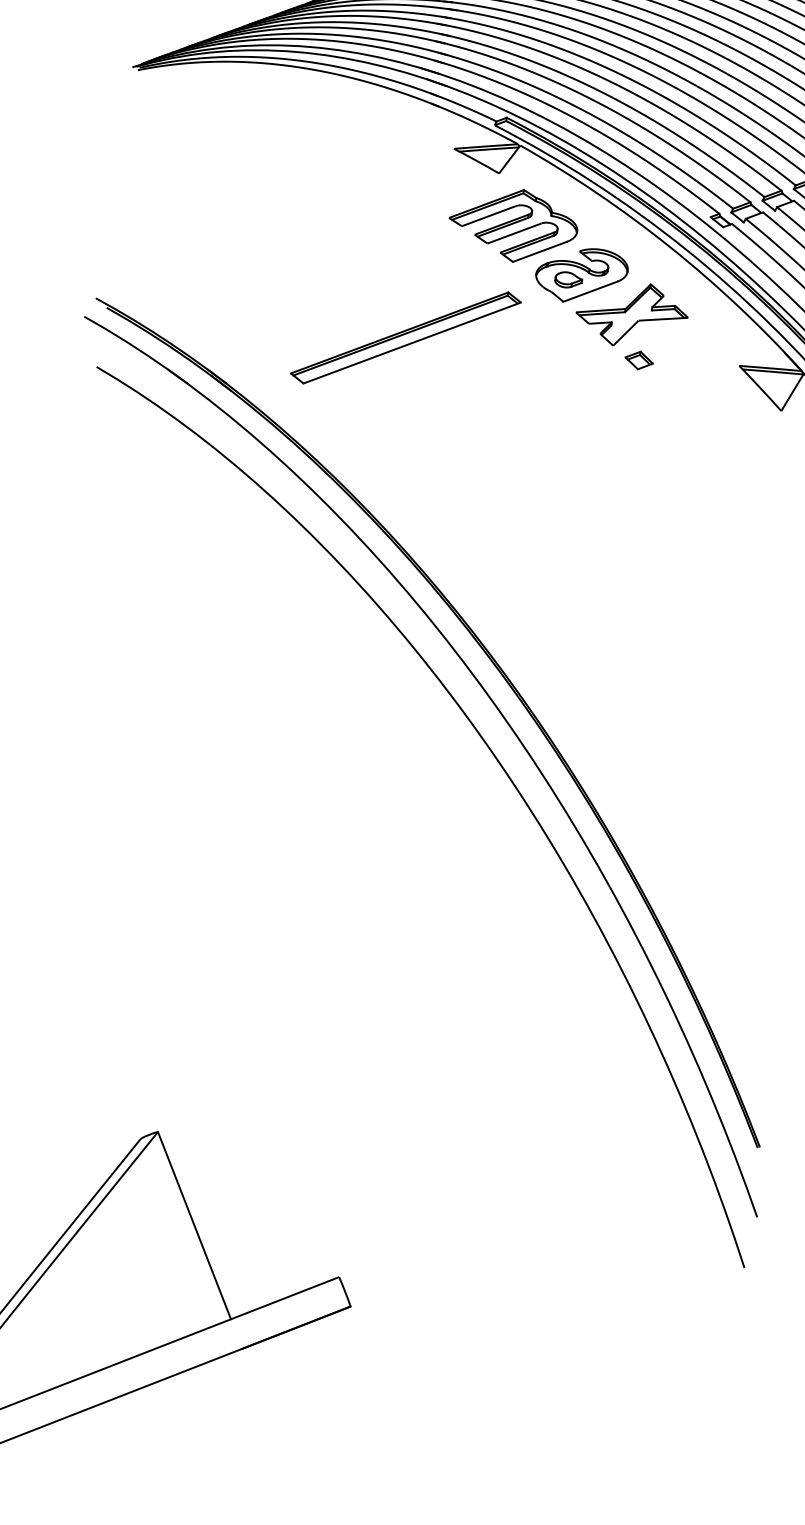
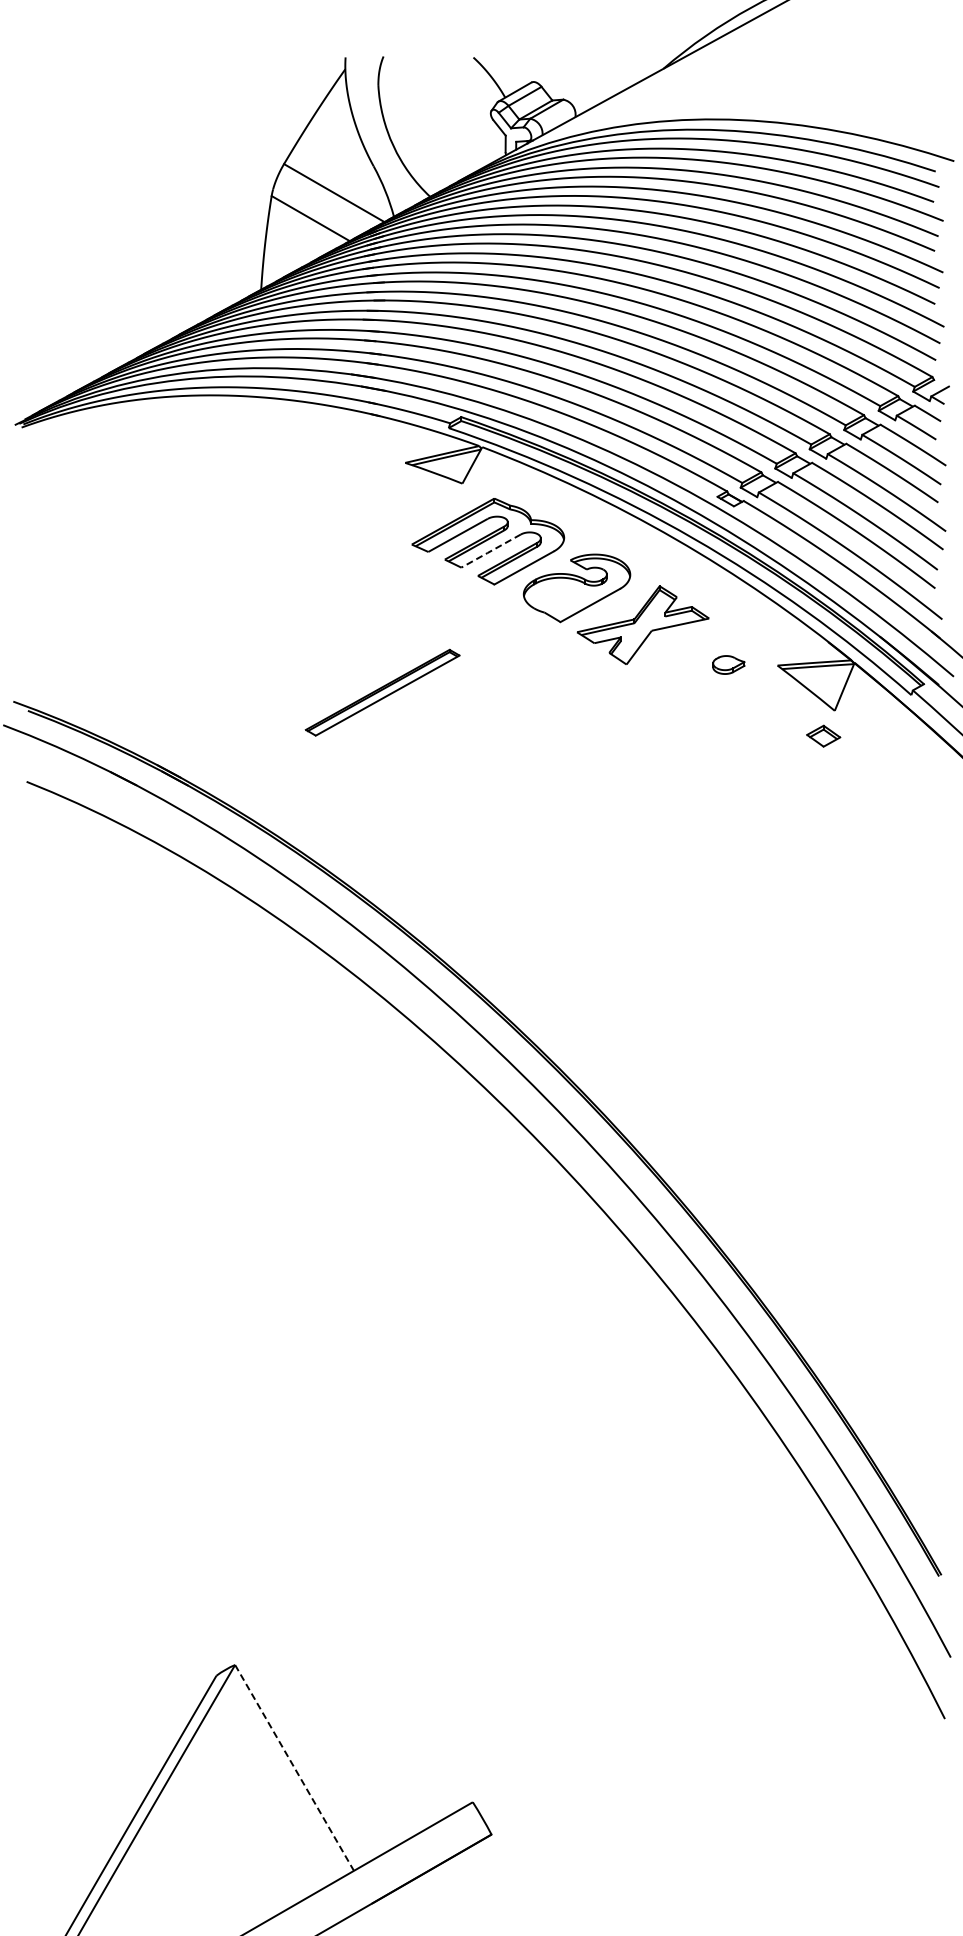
line: (513, 233) -> (490, 551), solid -> dashed
part: (568, 279) -> (728, 664), moved
part: (405, 337) -> (382, 692), size x0.6
part: (639, 359) -> (823, 735), moved
line: (194, 1225) -> (294, 1767), solid -> dashed

